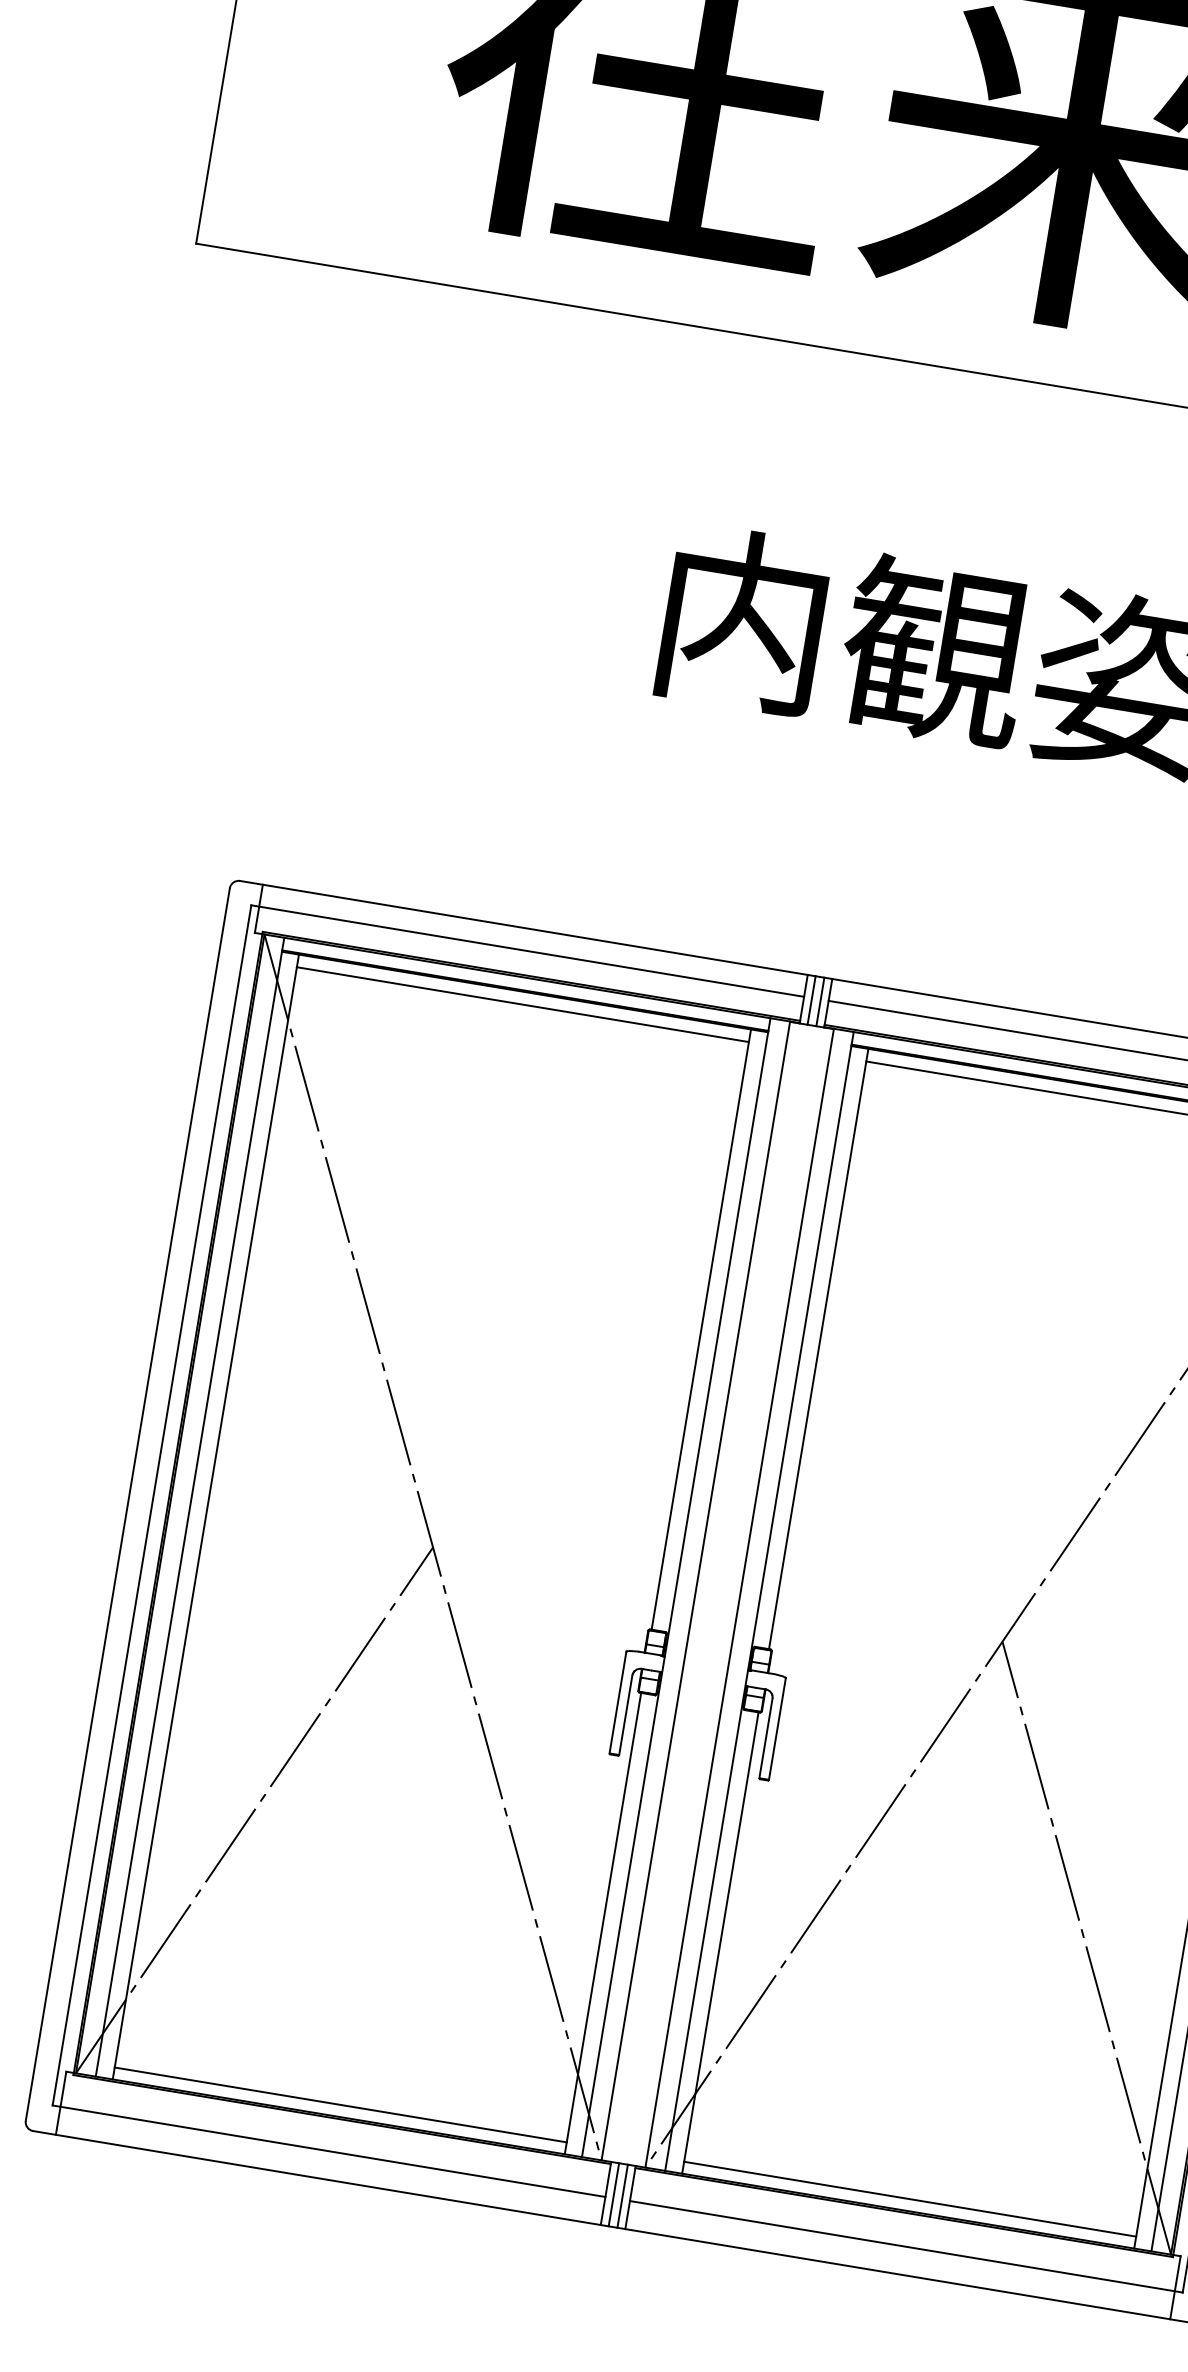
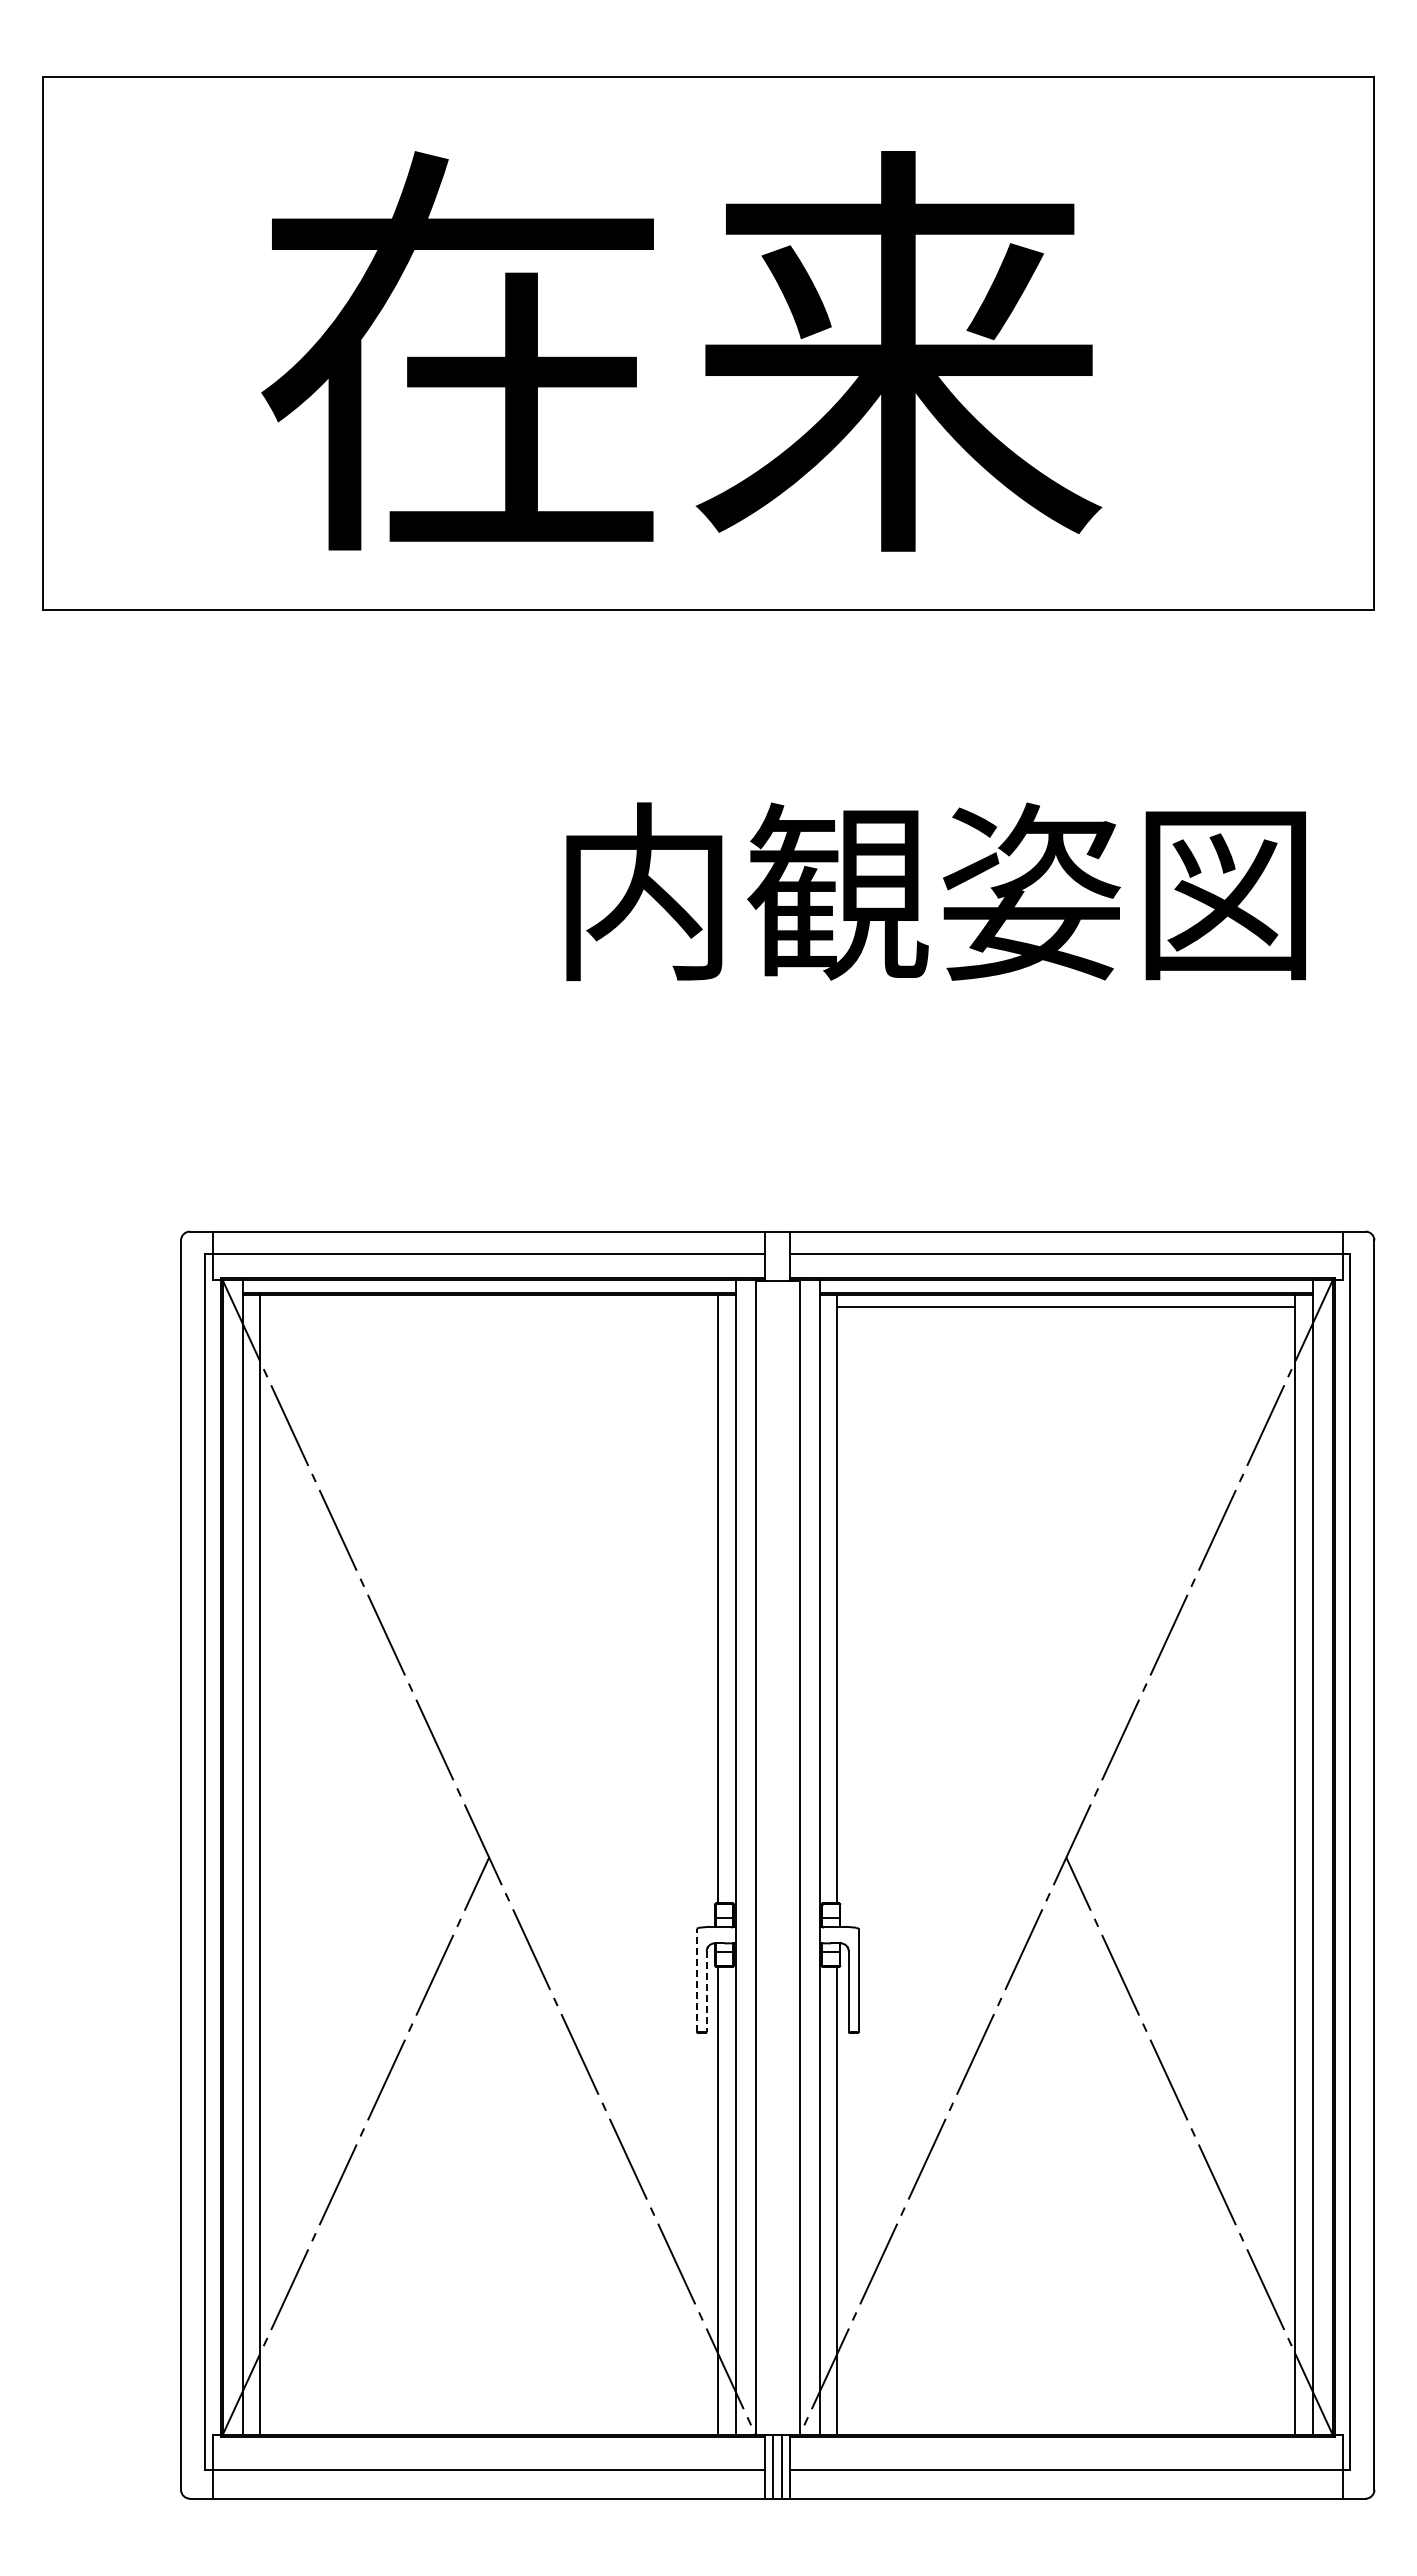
line: (811, 999) -> (773, 1255), removed
line: (820, 1001) -> (782, 1255), removed
line: (523, 1004) -> (489, 1307), removed
line: (617, 1702) -> (696, 1980), solid -> dashed
line: (625, 1716) -> (706, 1992), solid -> dashed
line: (341, 2104) -> (489, 2422), removed
line: (910, 2199) -> (1066, 2422), removed

